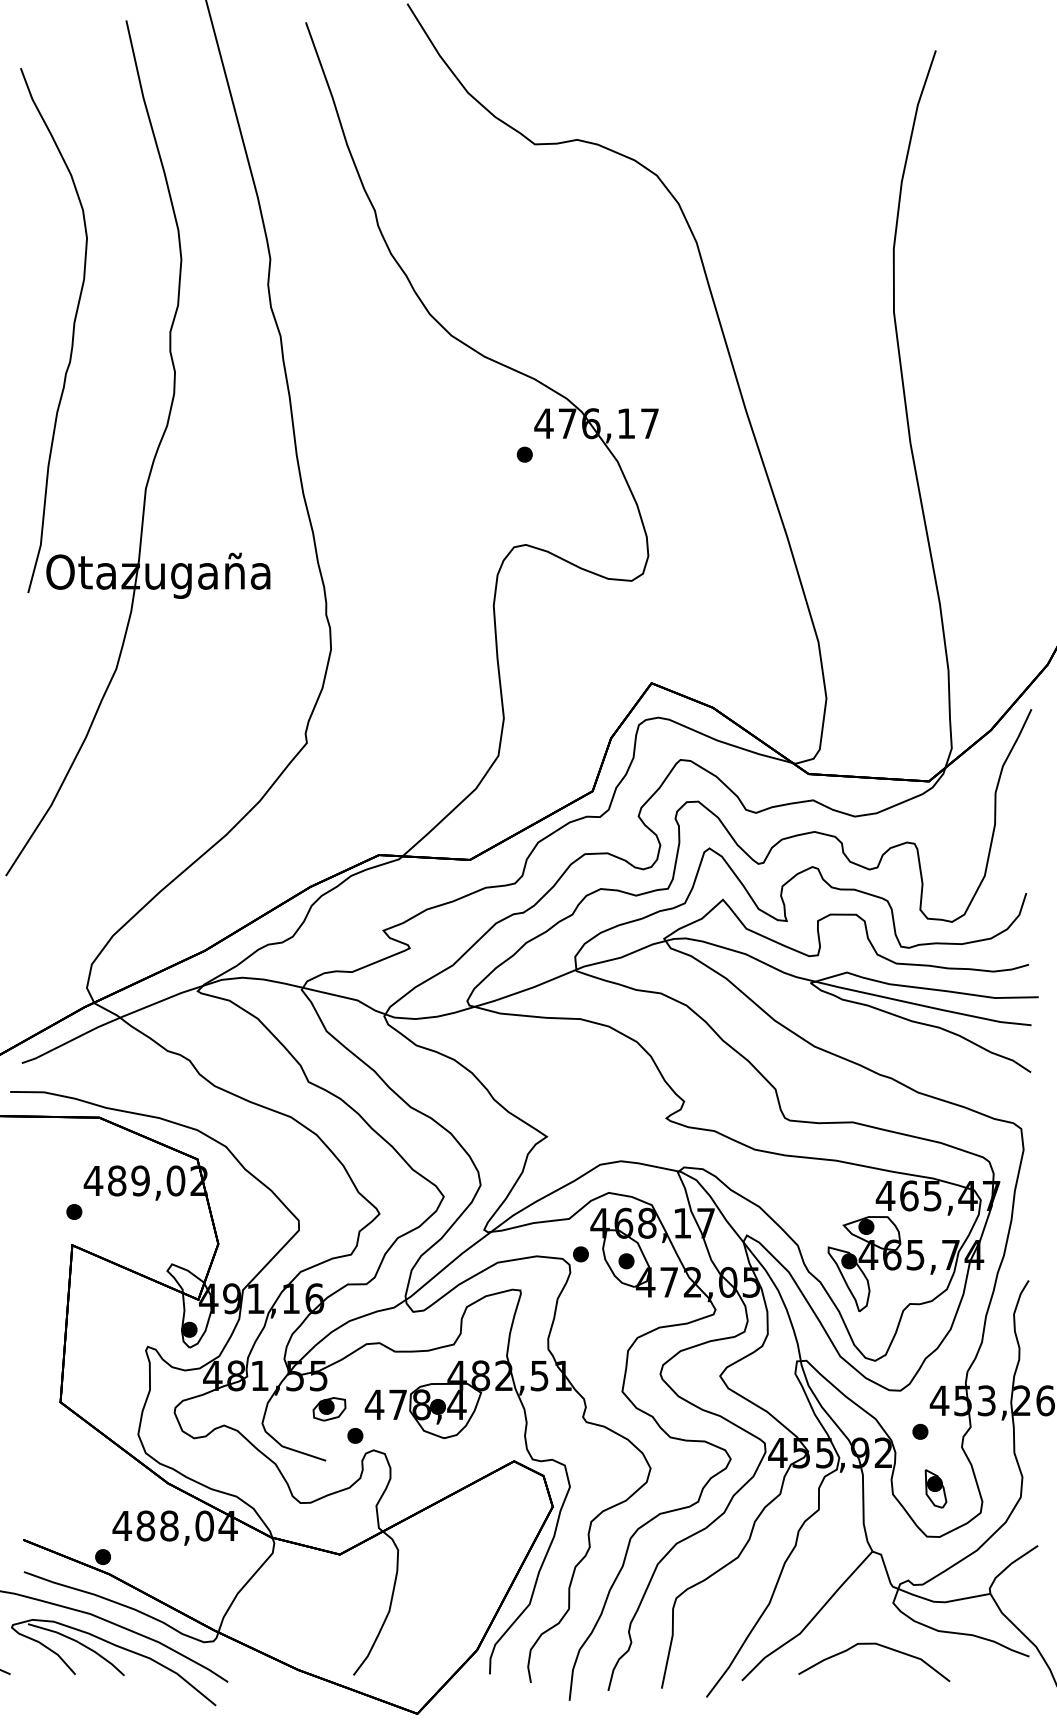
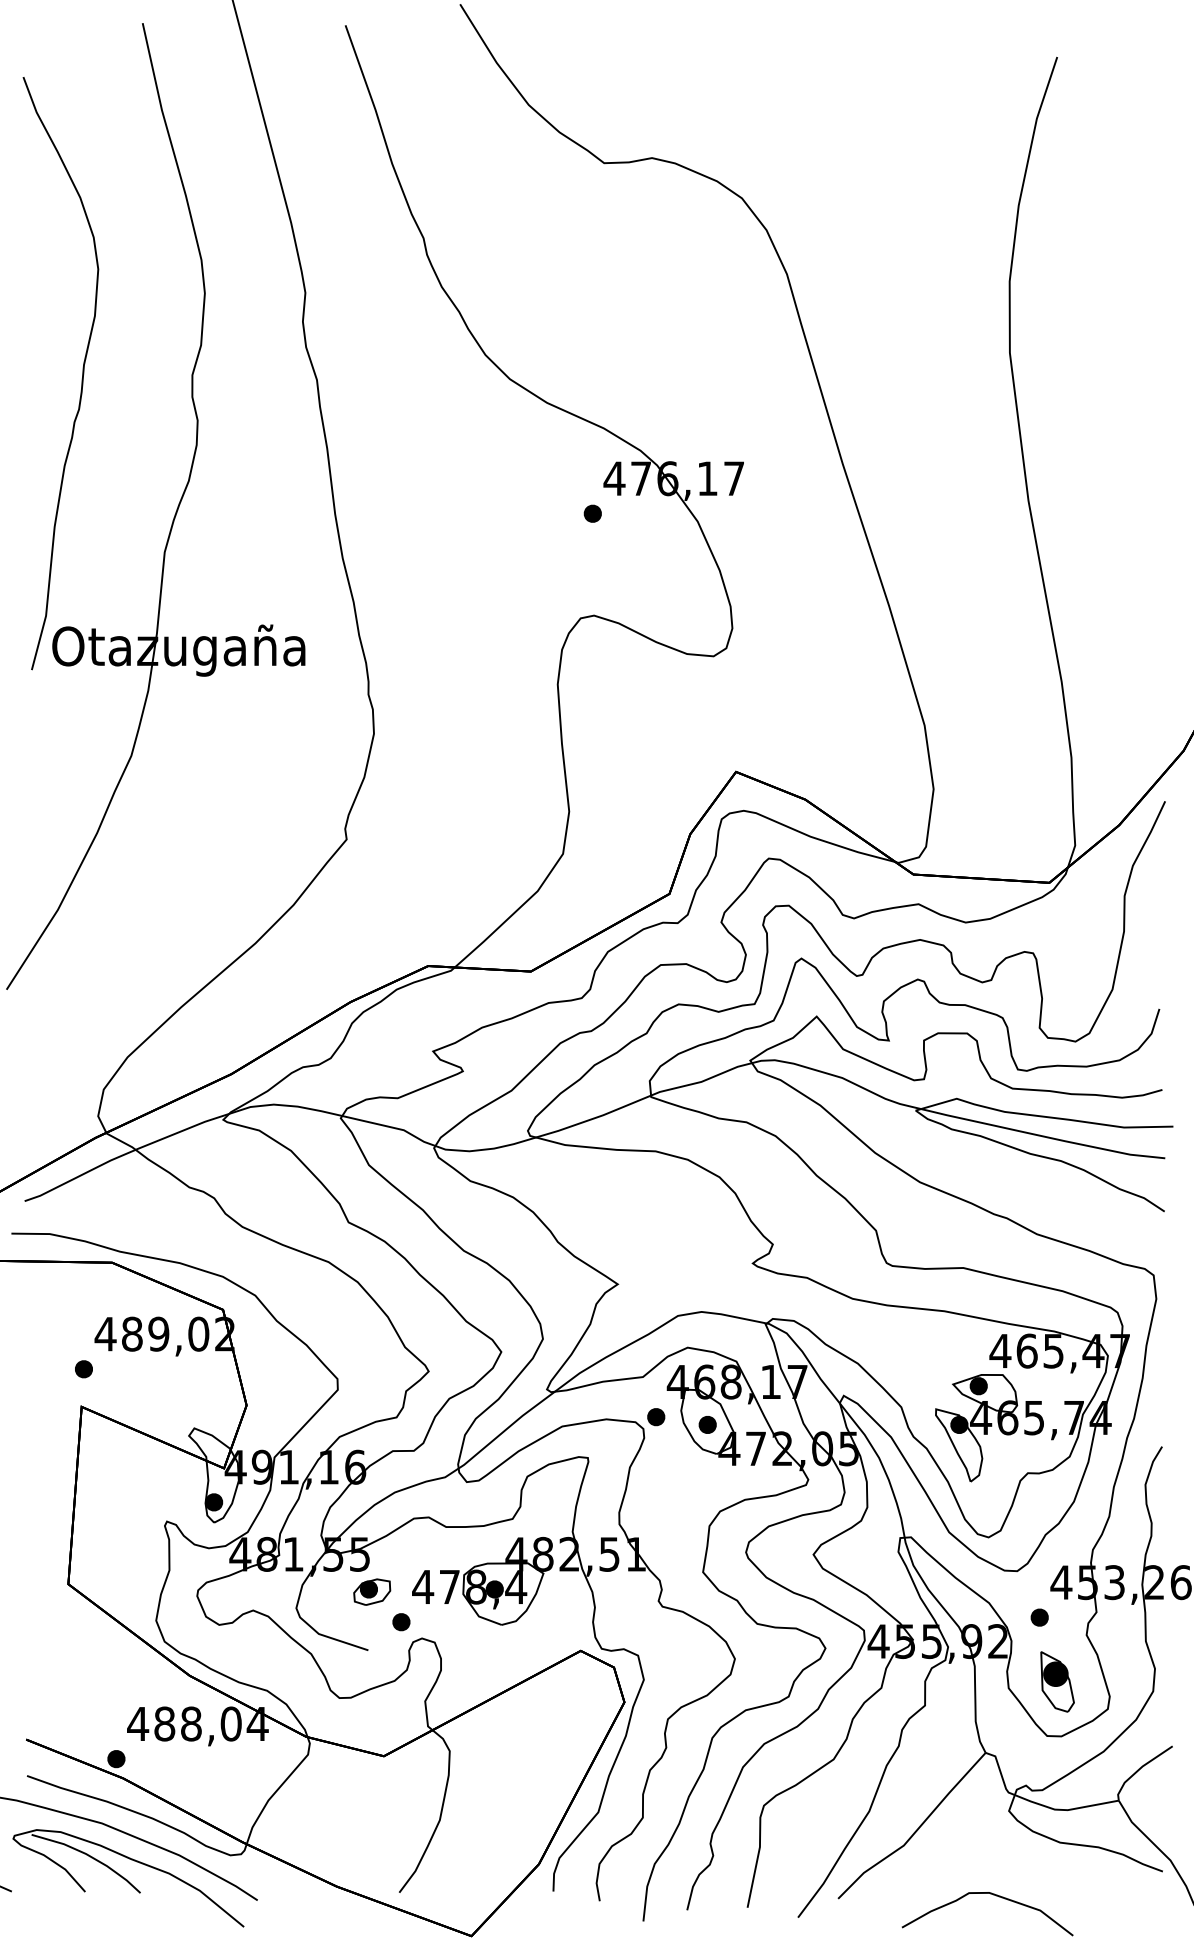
part: (935, 1489) -> (1056, 1682), size x1.4
curve: (879, 1645) -> (993, 1895), moved

